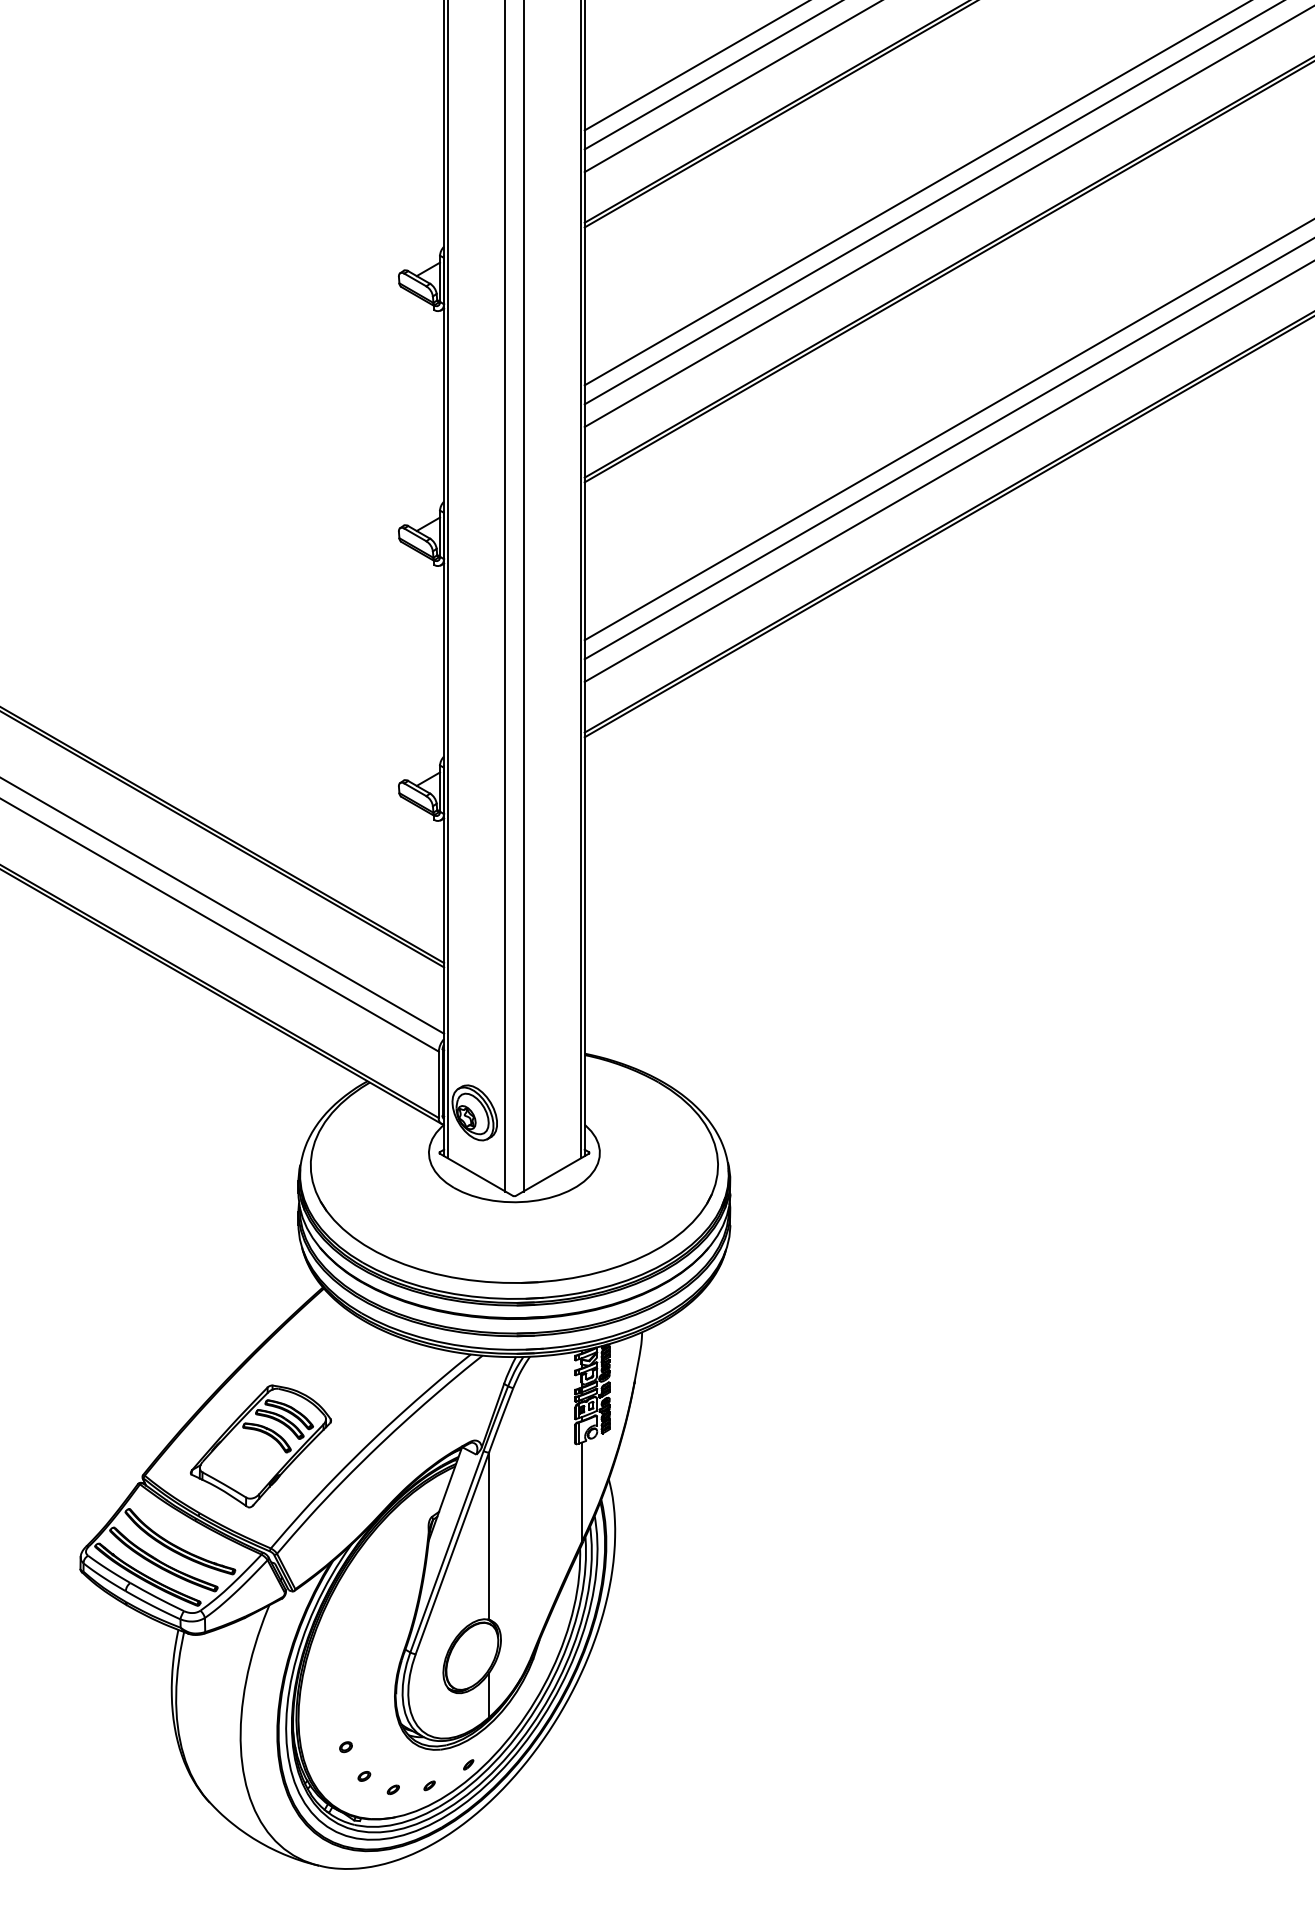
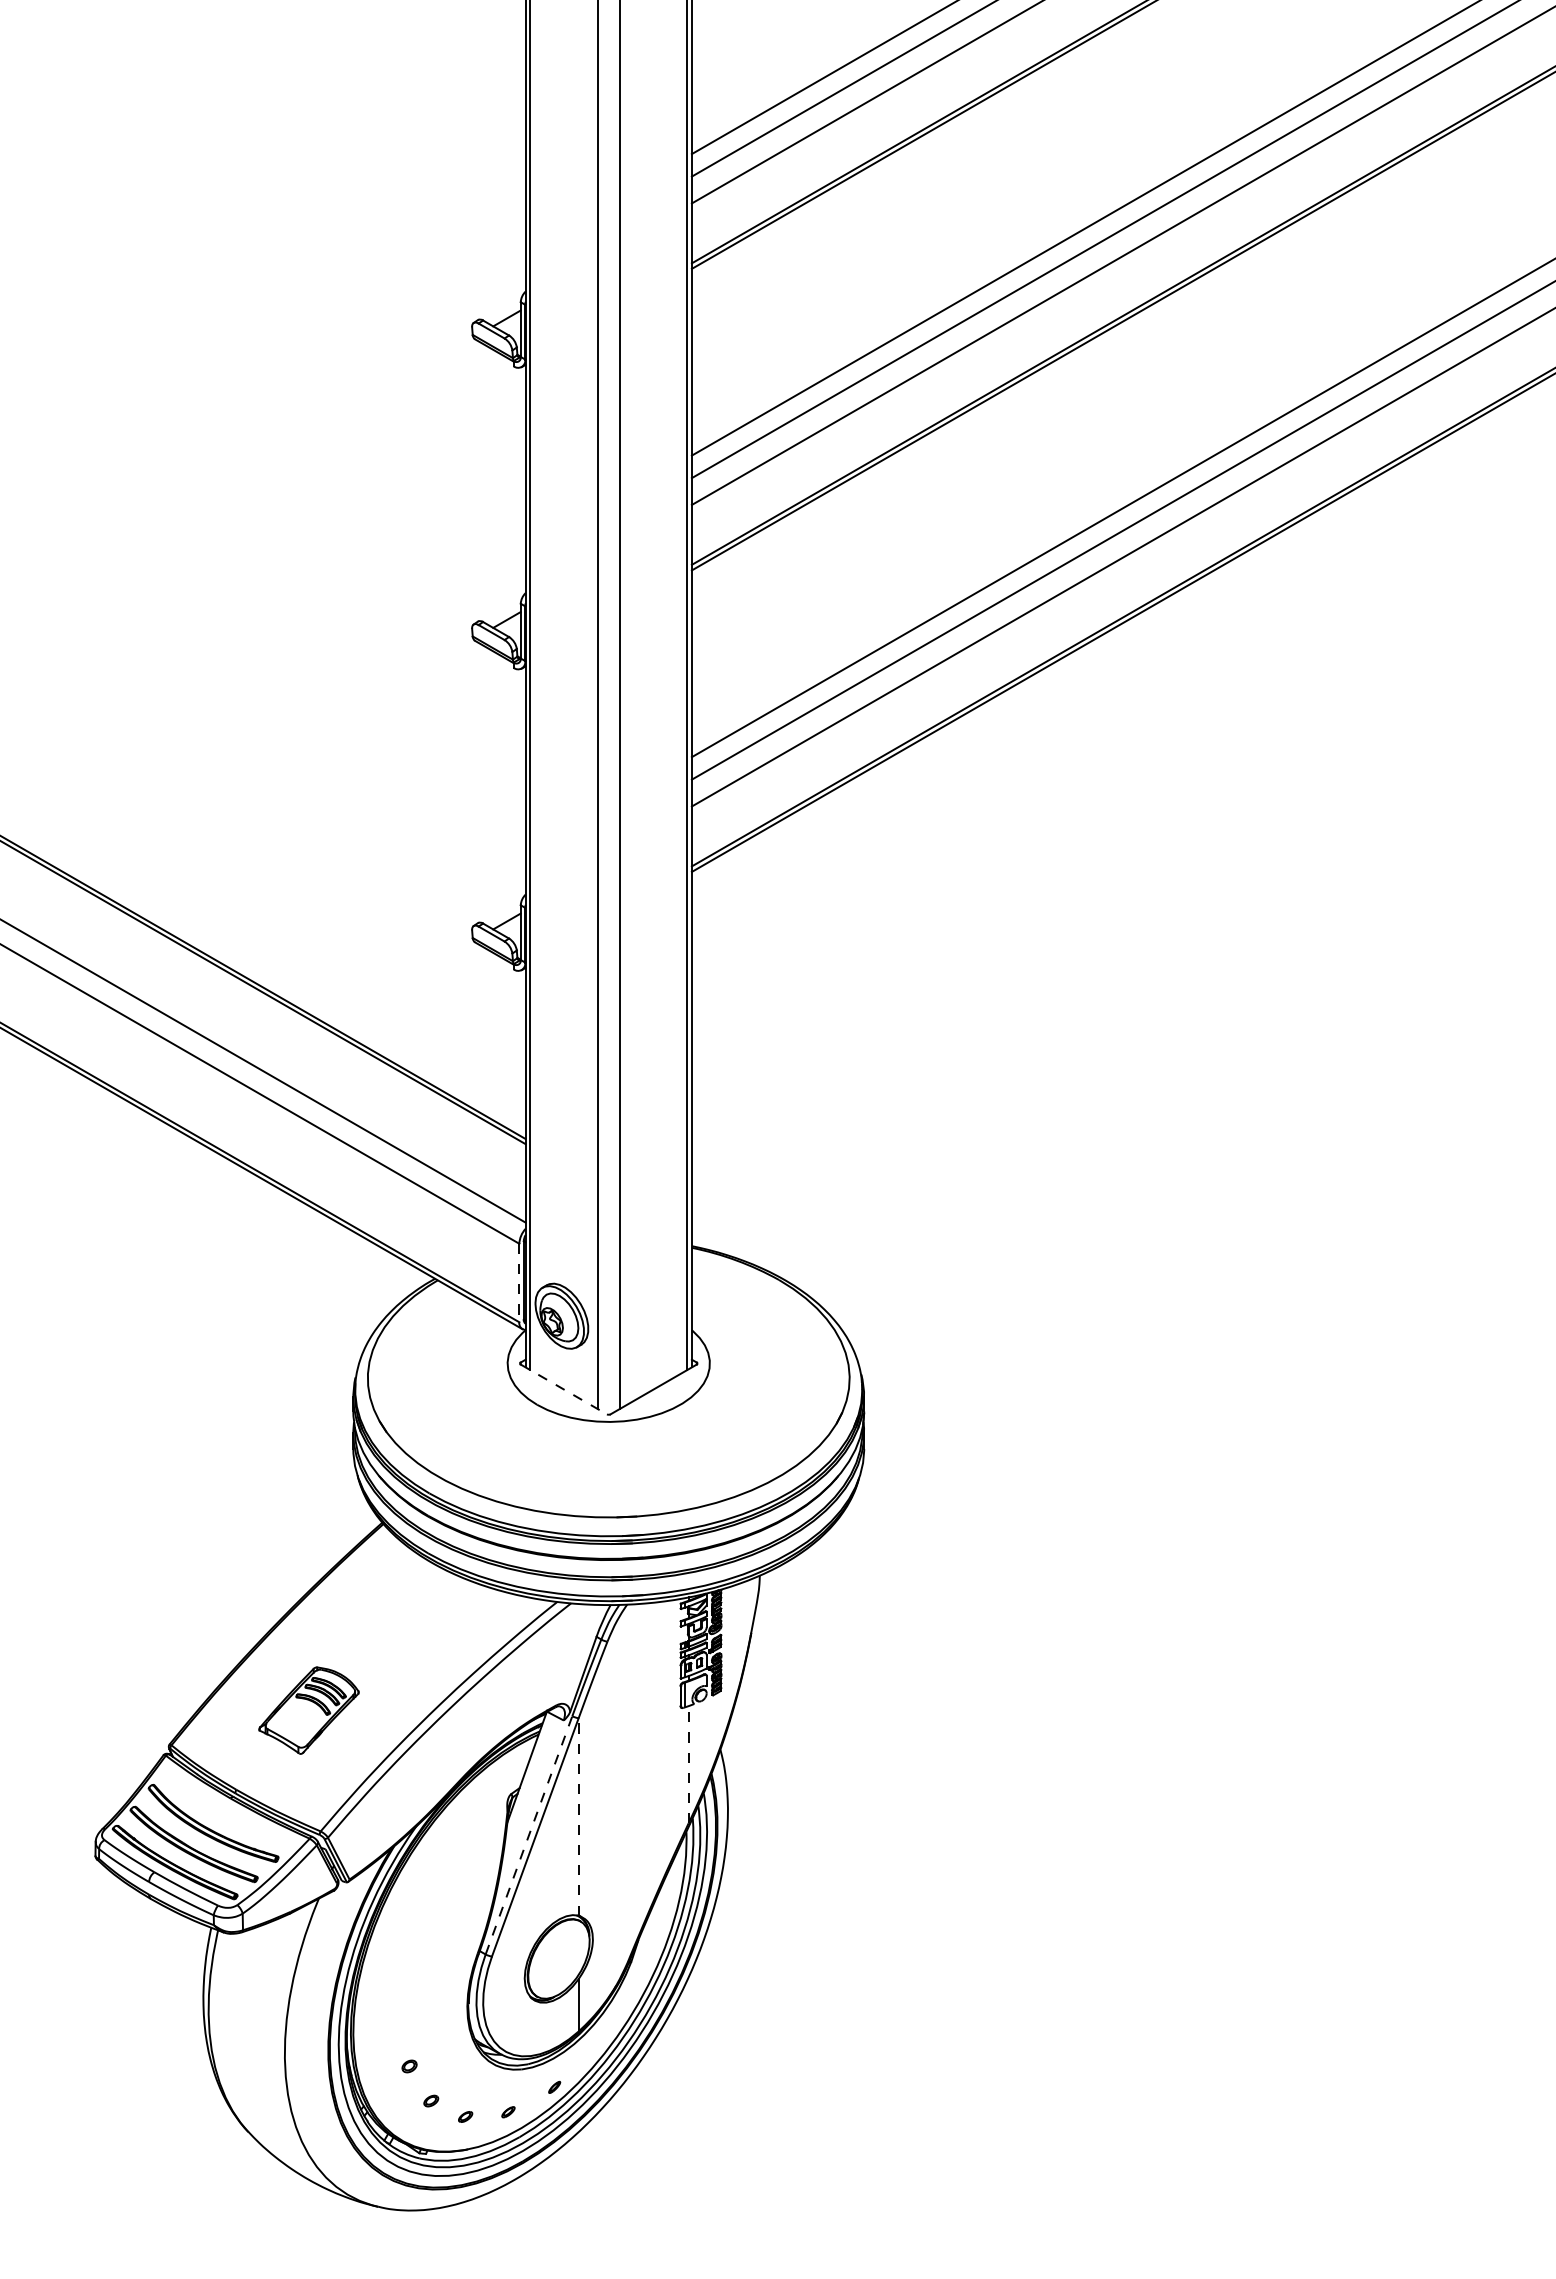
line: (438, 1085) -> (519, 1283), solid -> dashed
line: (476, 1174) -> (563, 1389), solid -> dashed
part: (260, 1446) -> (308, 1710), size x0.6
line: (581, 1491) -> (688, 1764), solid -> dashed
line: (488, 1535) -> (578, 1816), solid -> dashed
line: (447, 1551) -> (529, 1835), solid -> dashed

